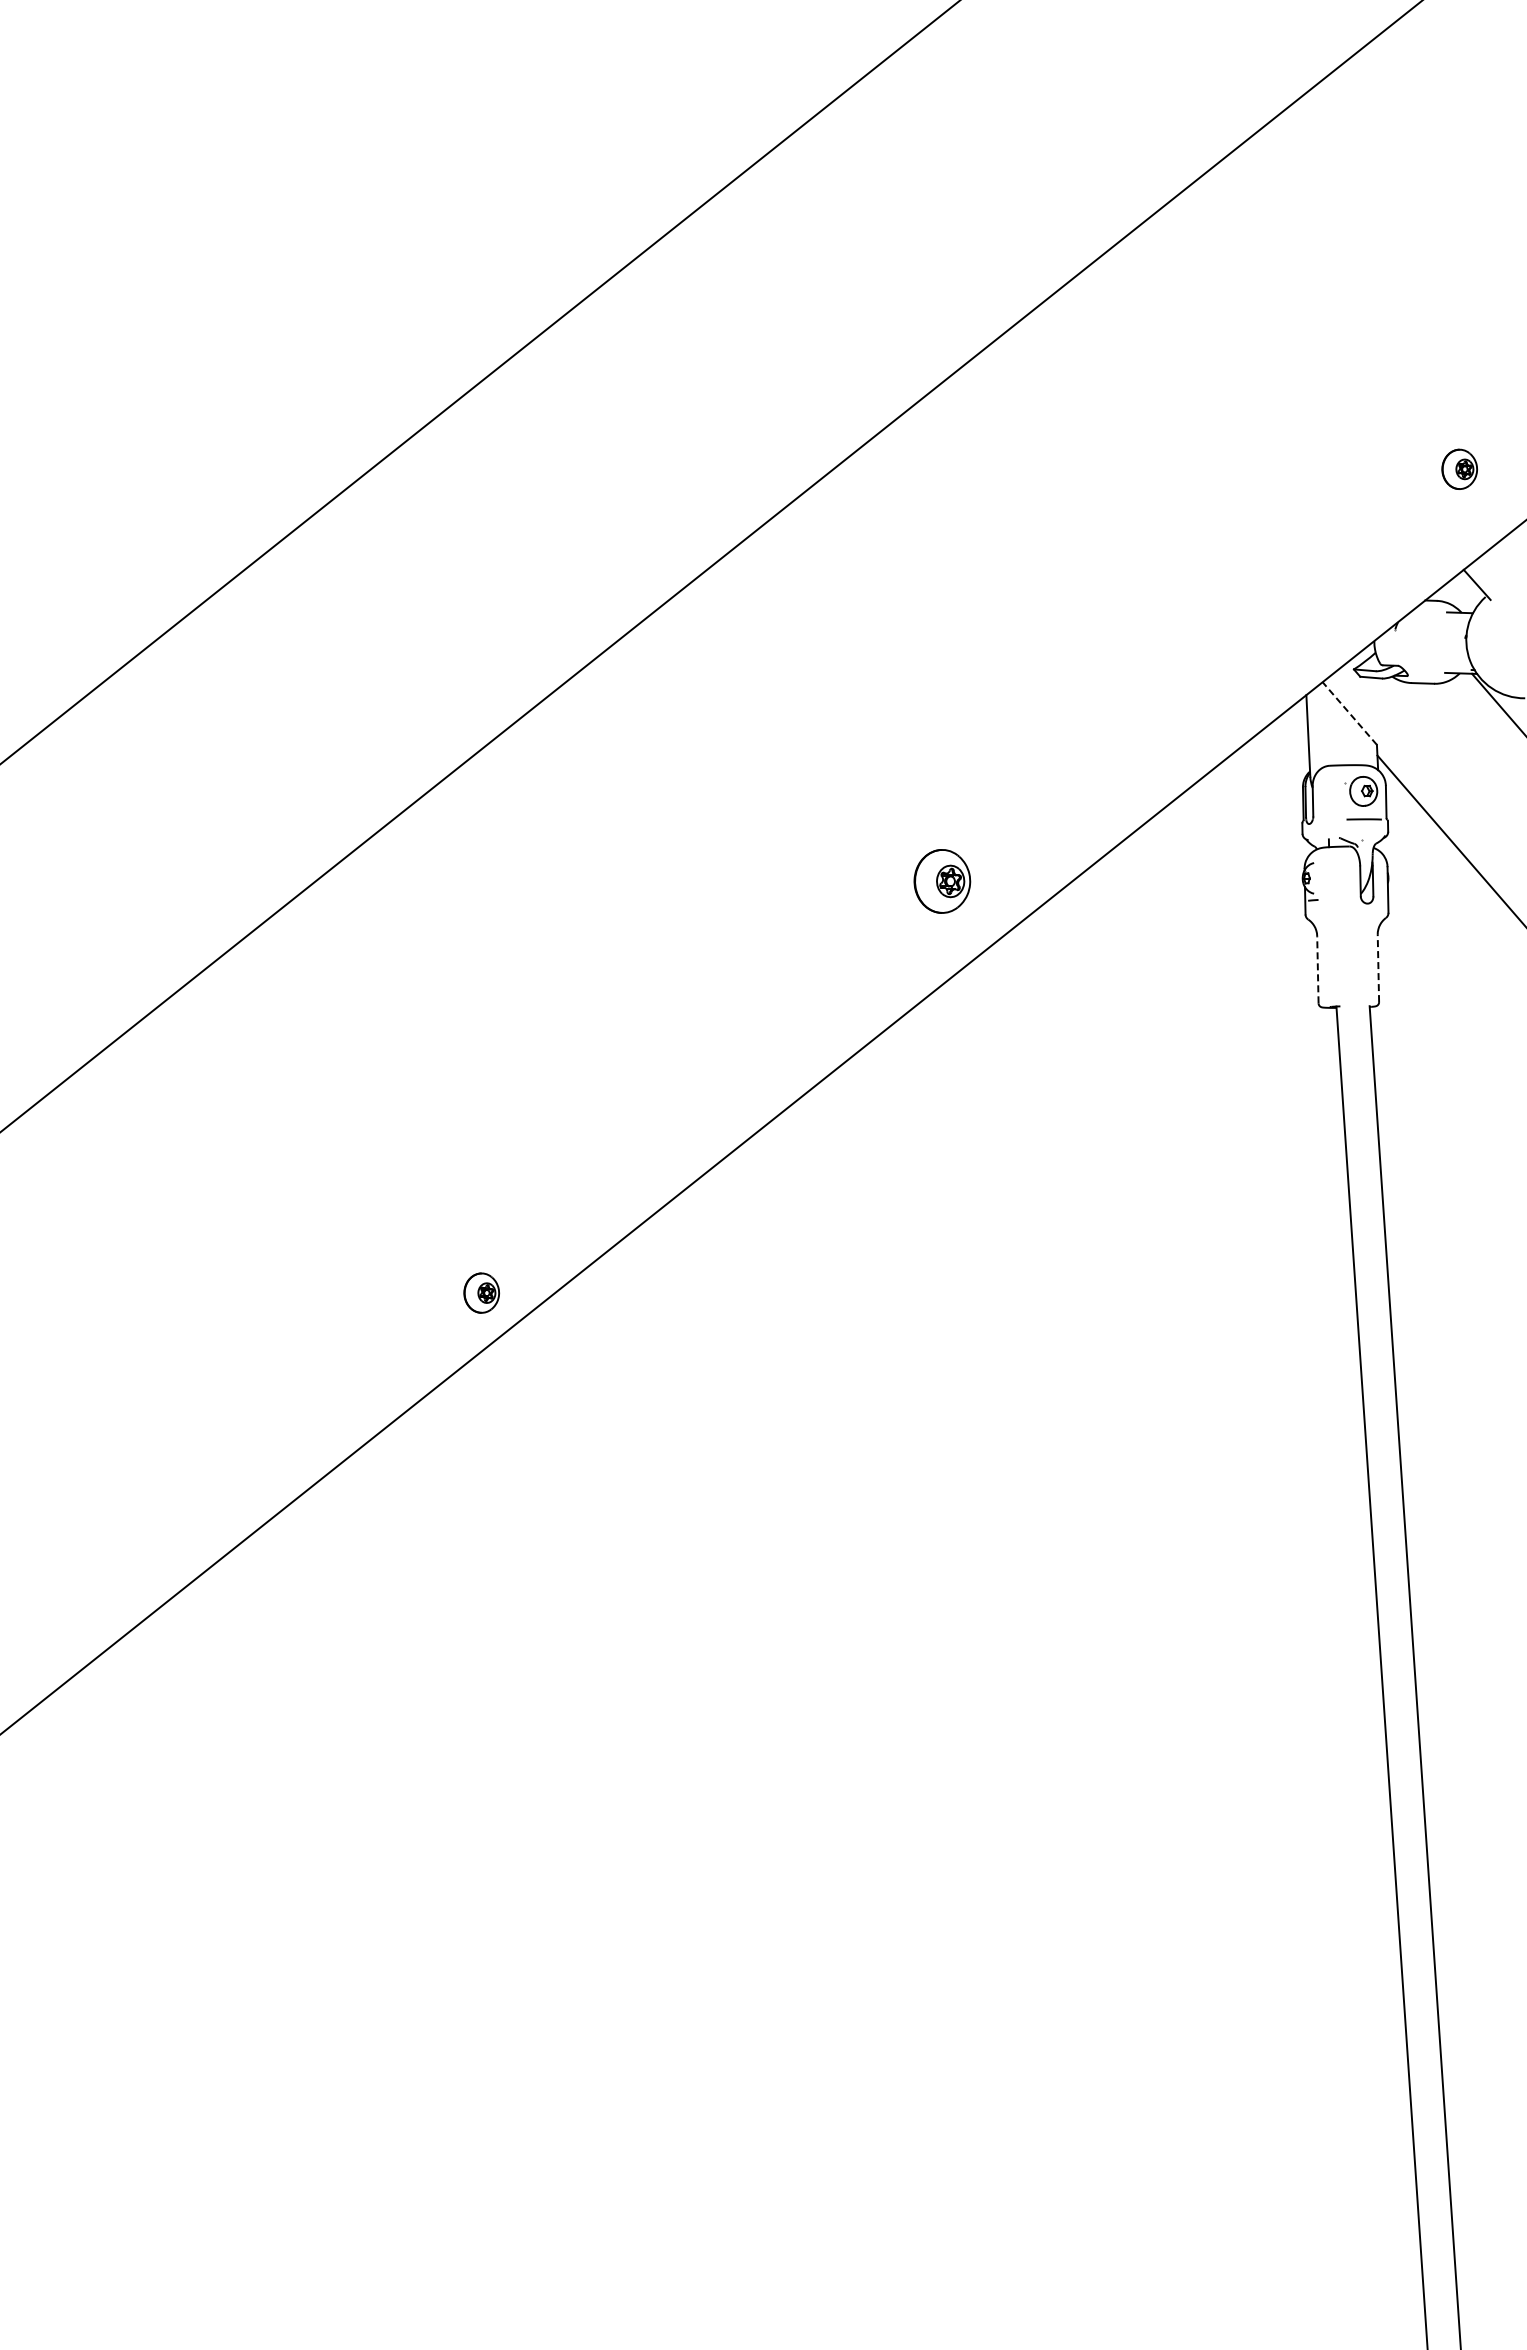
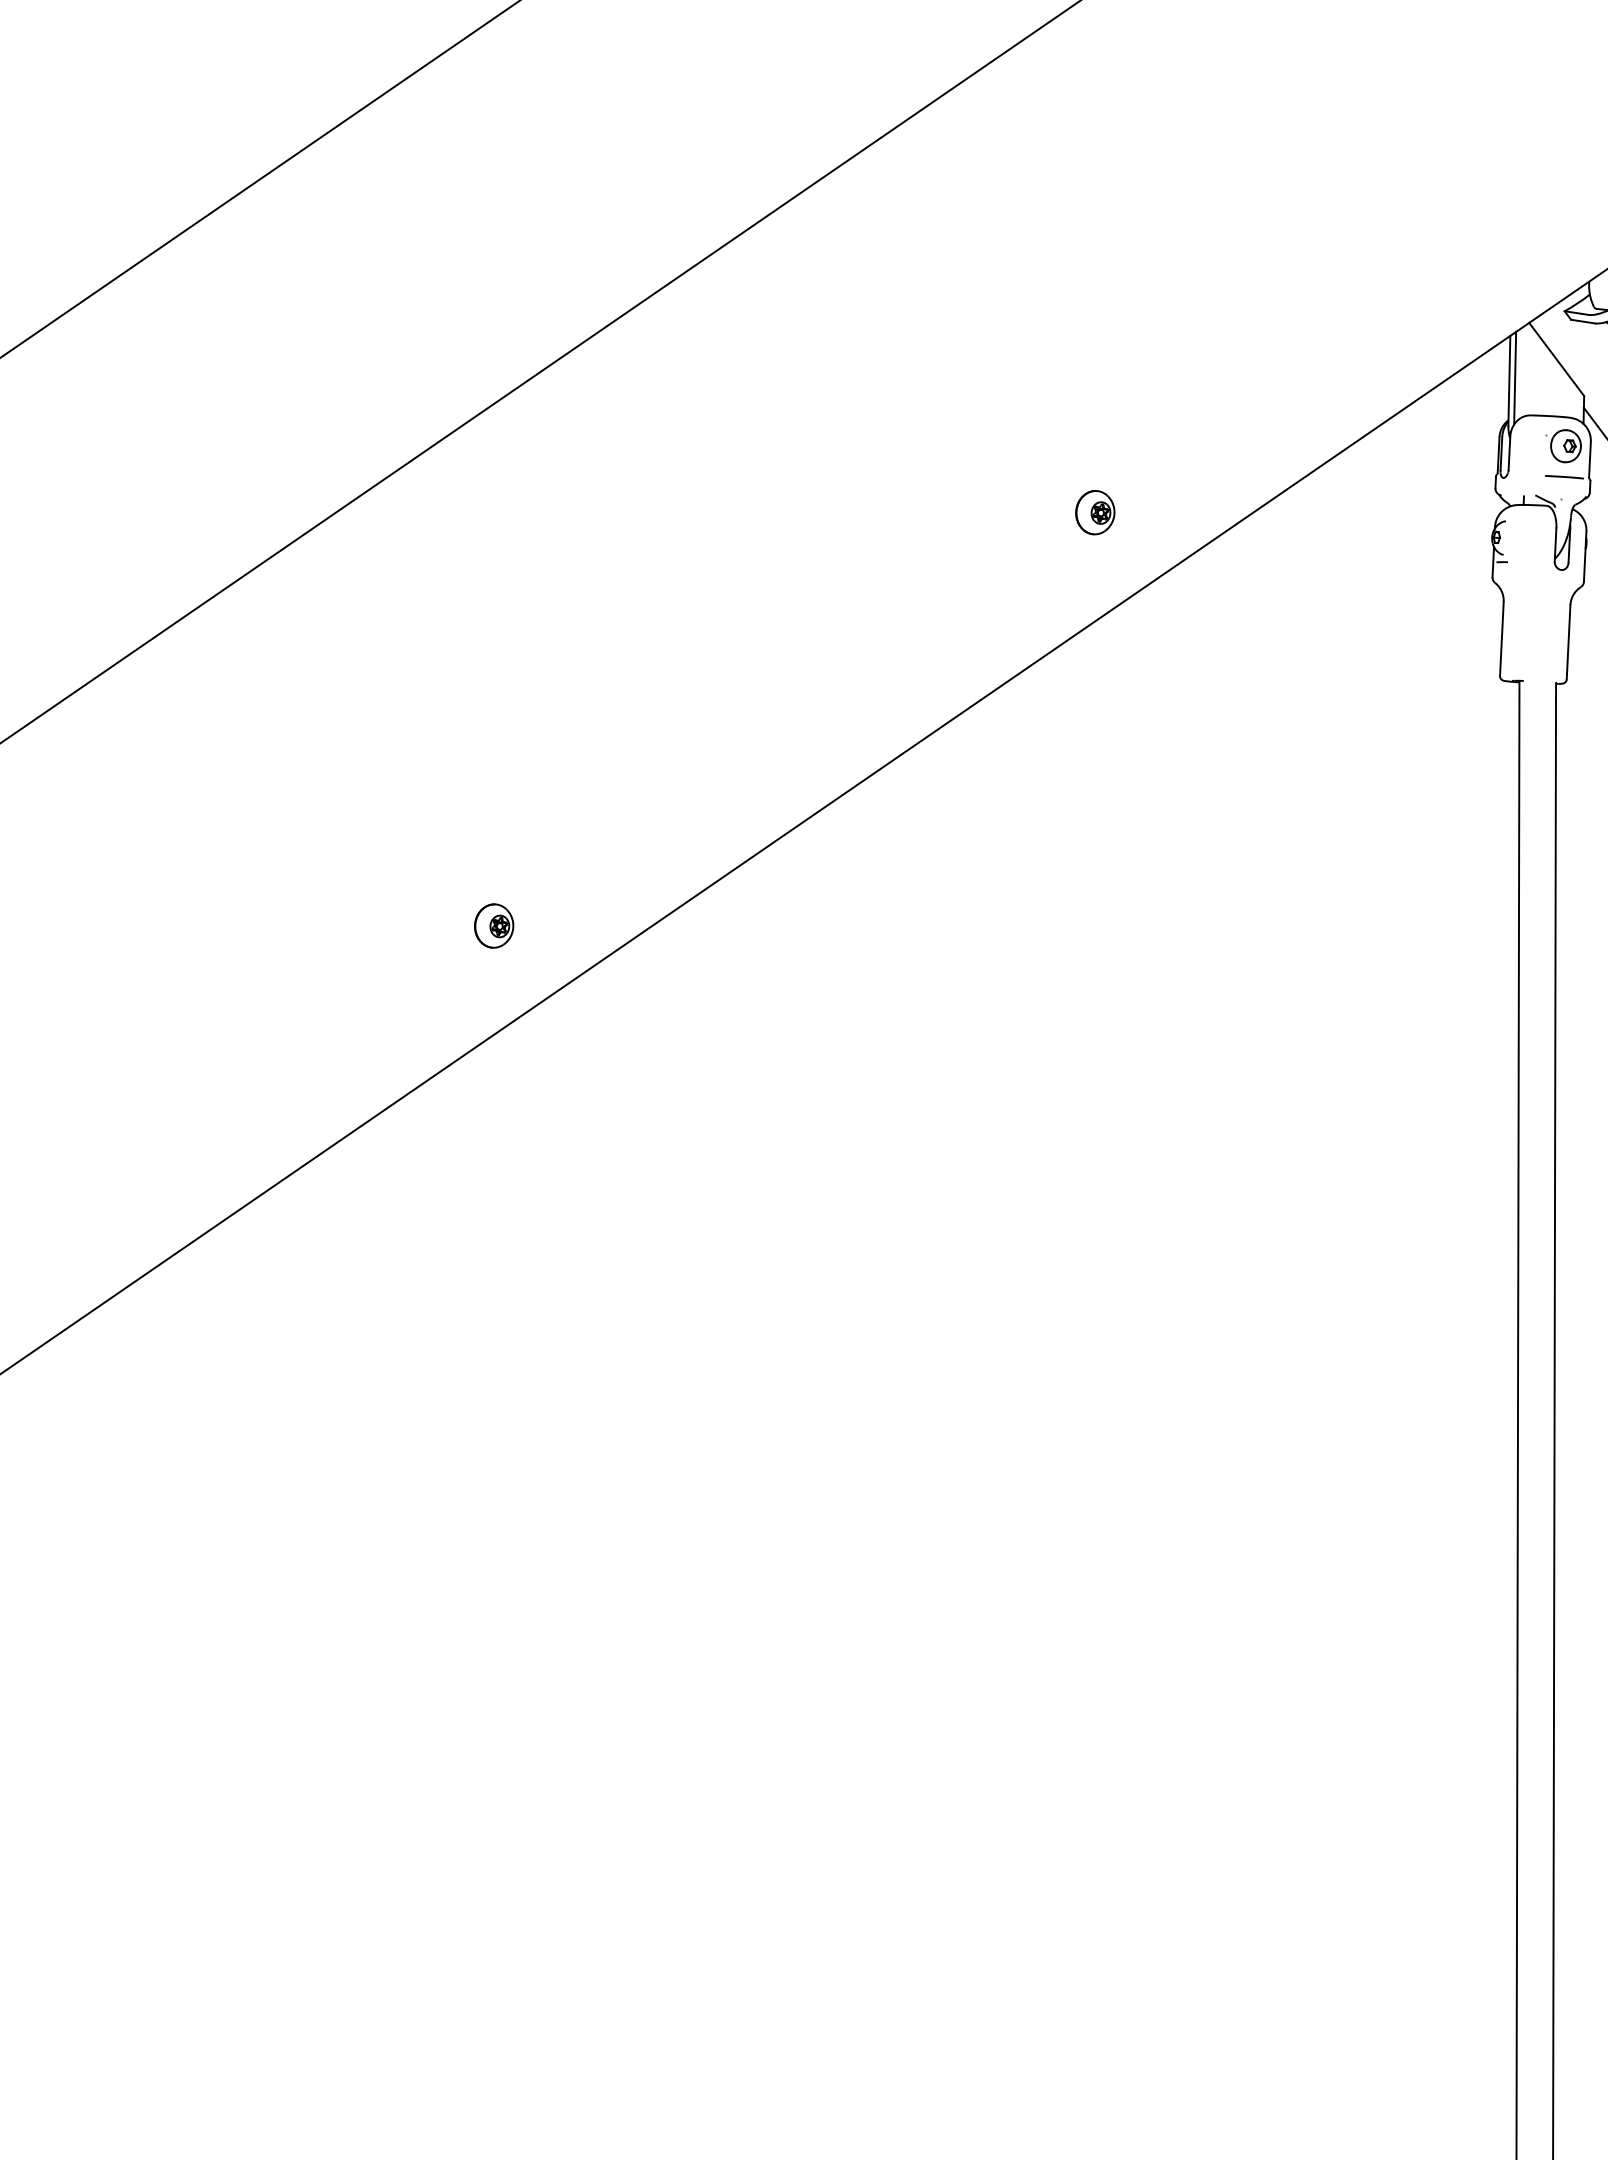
line: (1349, 713) -> (1556, 359), dashed -> solid
line: (1313, 733) -> (1515, 378), added
part: (941, 880) -> (1094, 511), size x0.62
line: (1378, 968) -> (1568, 642), dashed -> solid
line: (1317, 969) -> (1501, 638), dashed -> solid
part: (481, 1292) -> (493, 925), moved

